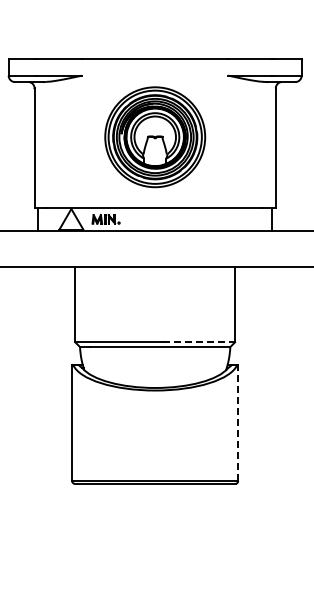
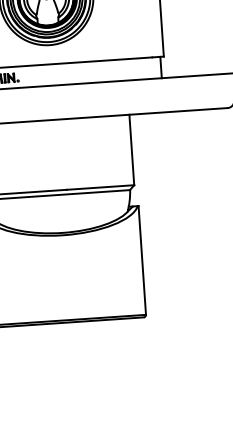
line: (199, 342) -> (101, 187), dashed -> solid
line: (238, 422) -> (142, 259), dashed -> solid

